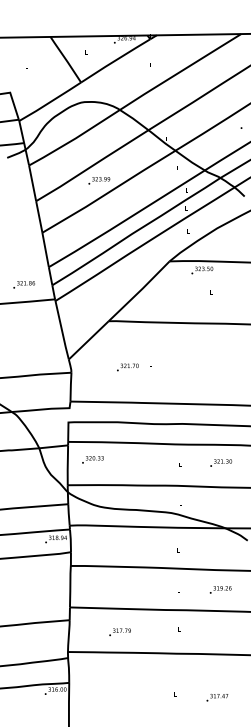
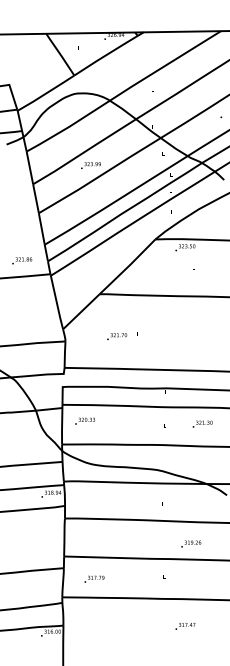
text: (220, 589) -> (191, 543), moved
text: (119, 632) -> (93, 579), moved
text: (217, 697) -> (185, 626), moved

